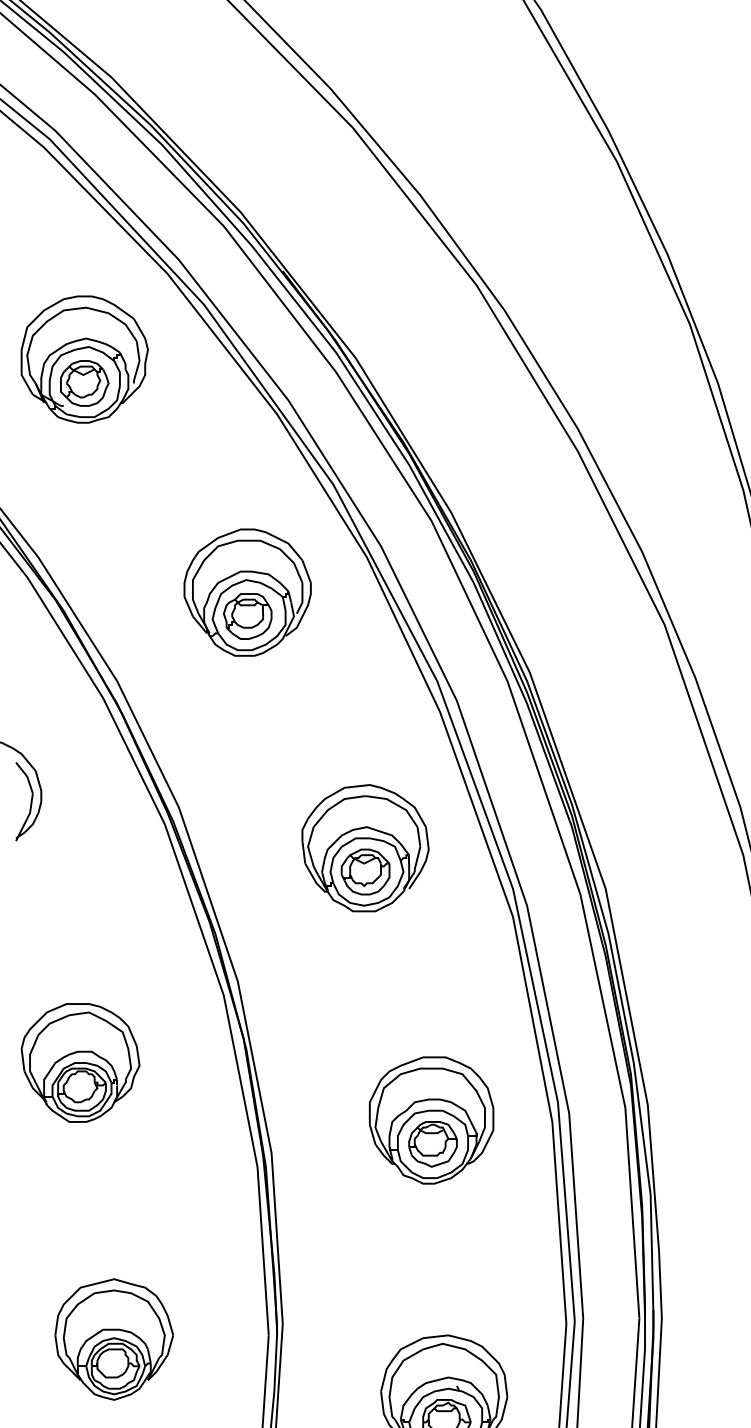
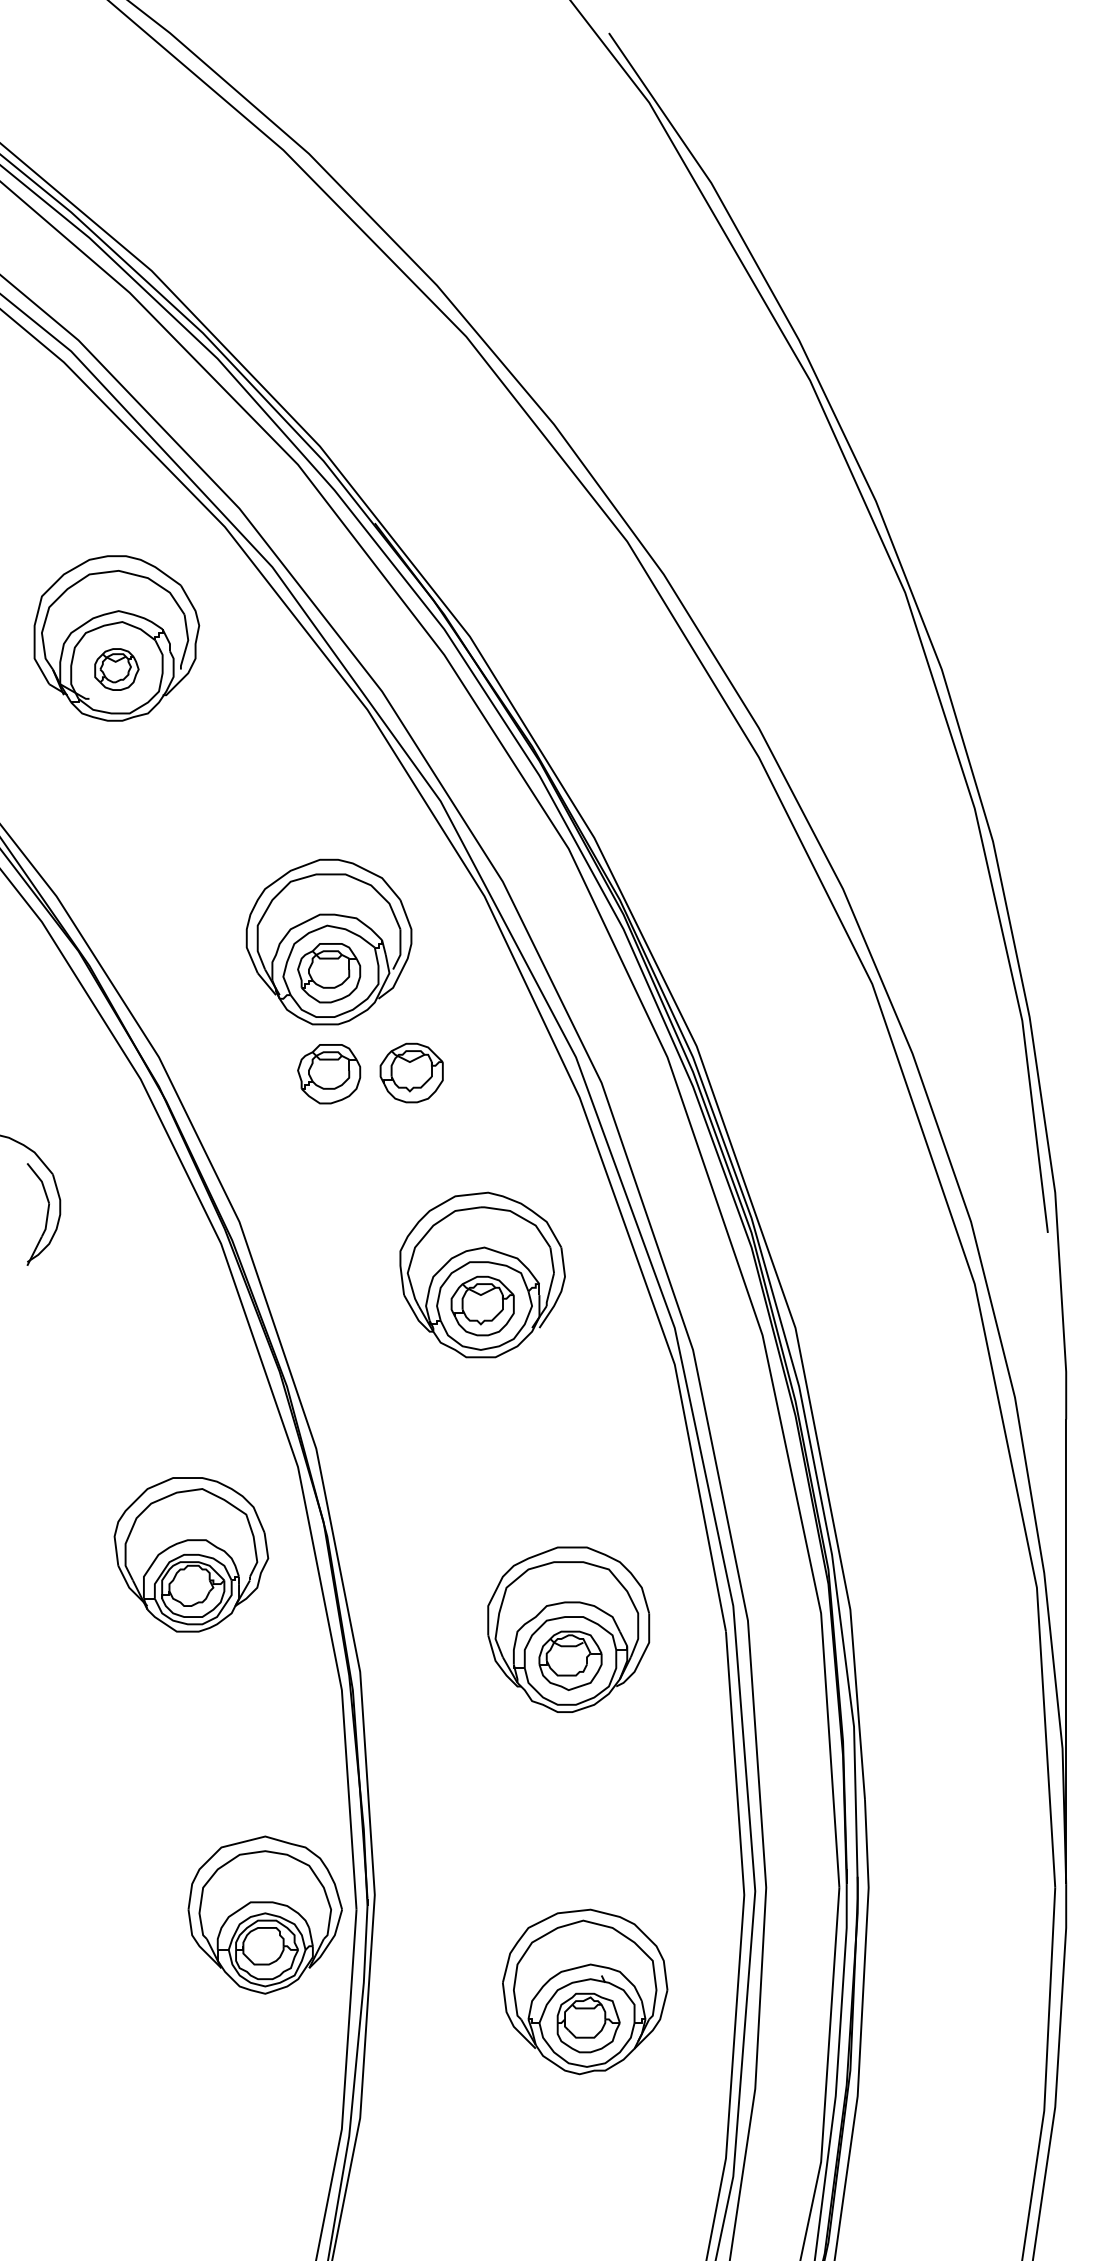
part: (84, 383) -> (116, 669), size x0.7
part: (310, 692) -> (411, 1072), added
part: (247, 694) -> (329, 1074), added
part: (80, 1062) -> (191, 1554), moved
part: (113, 1339) -> (264, 1914), moved

